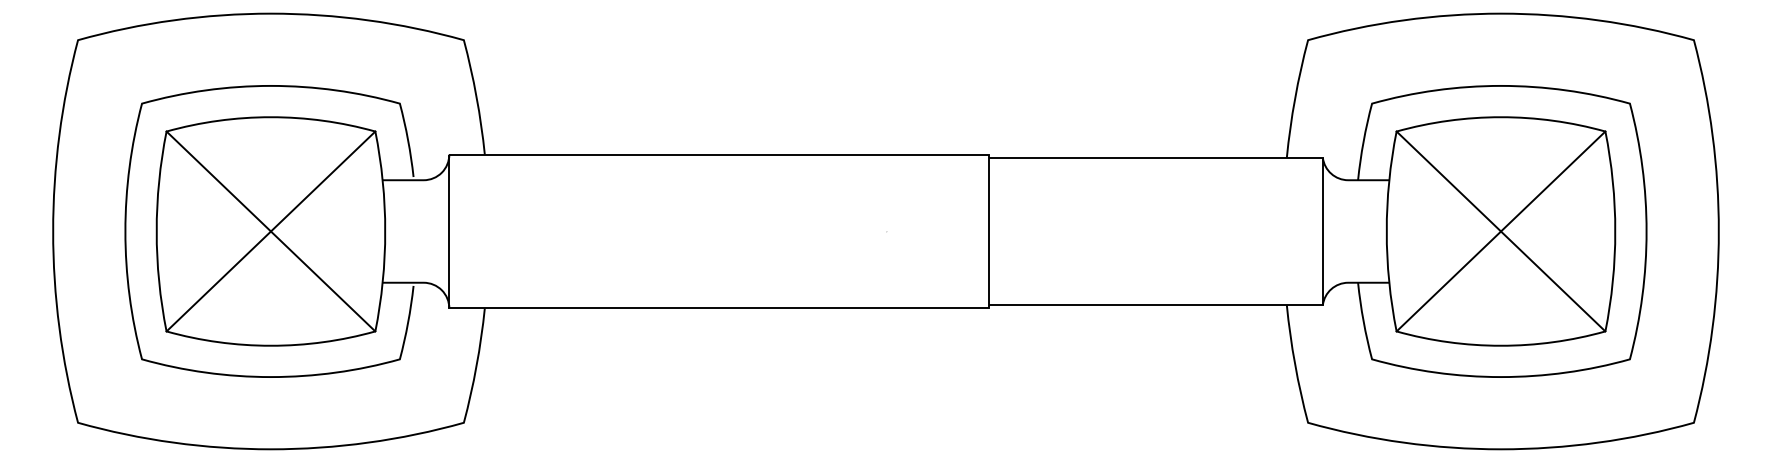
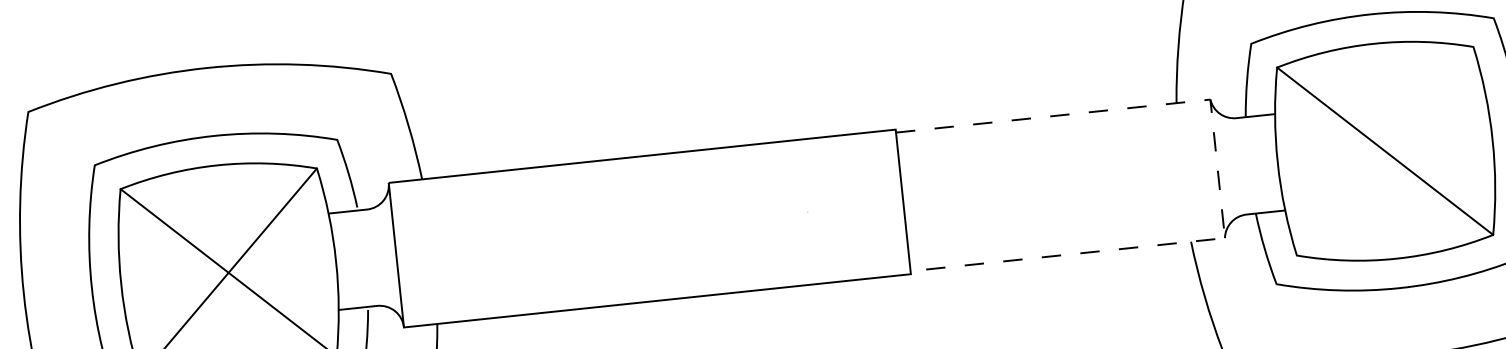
line: (1322, 231) -> (1217, 168), solid -> dashed
line: (1500, 231) -> (1384, 151), removed

